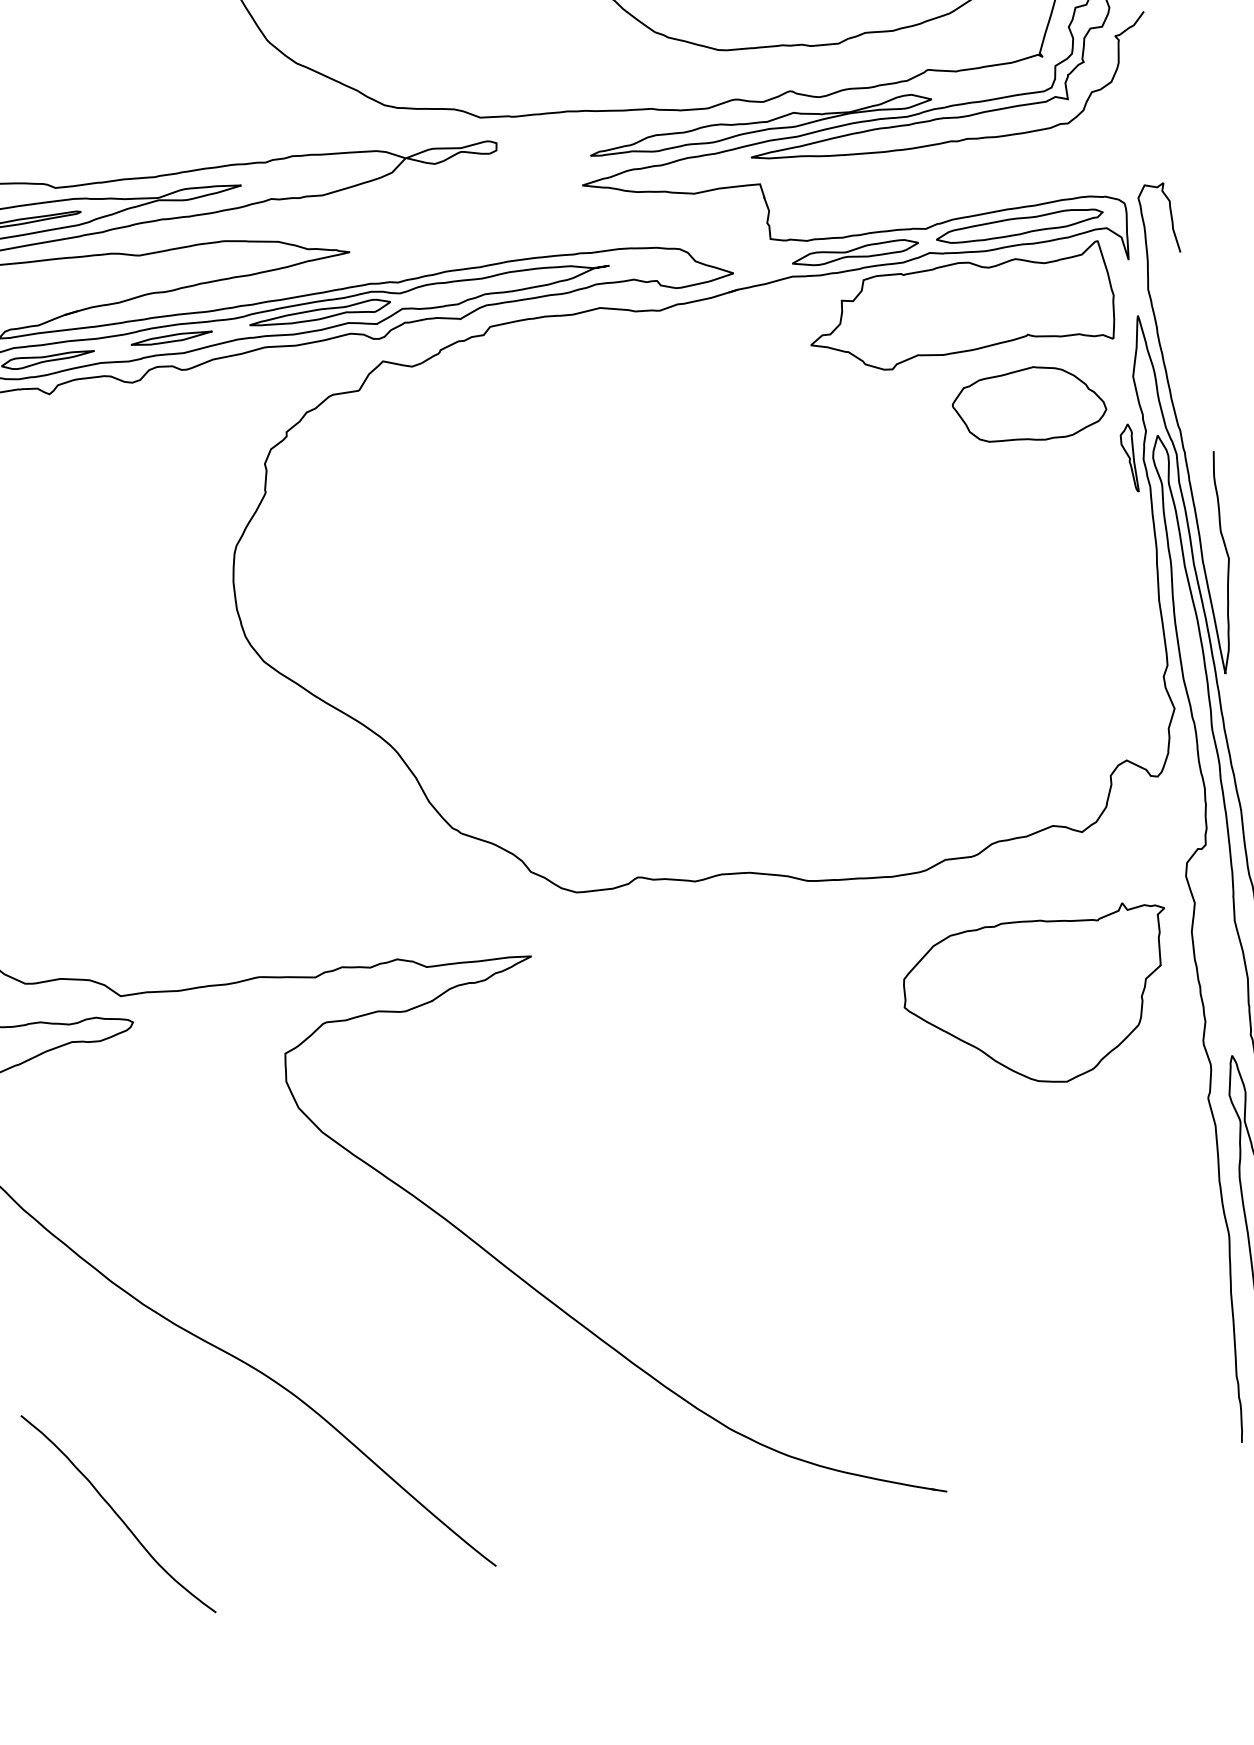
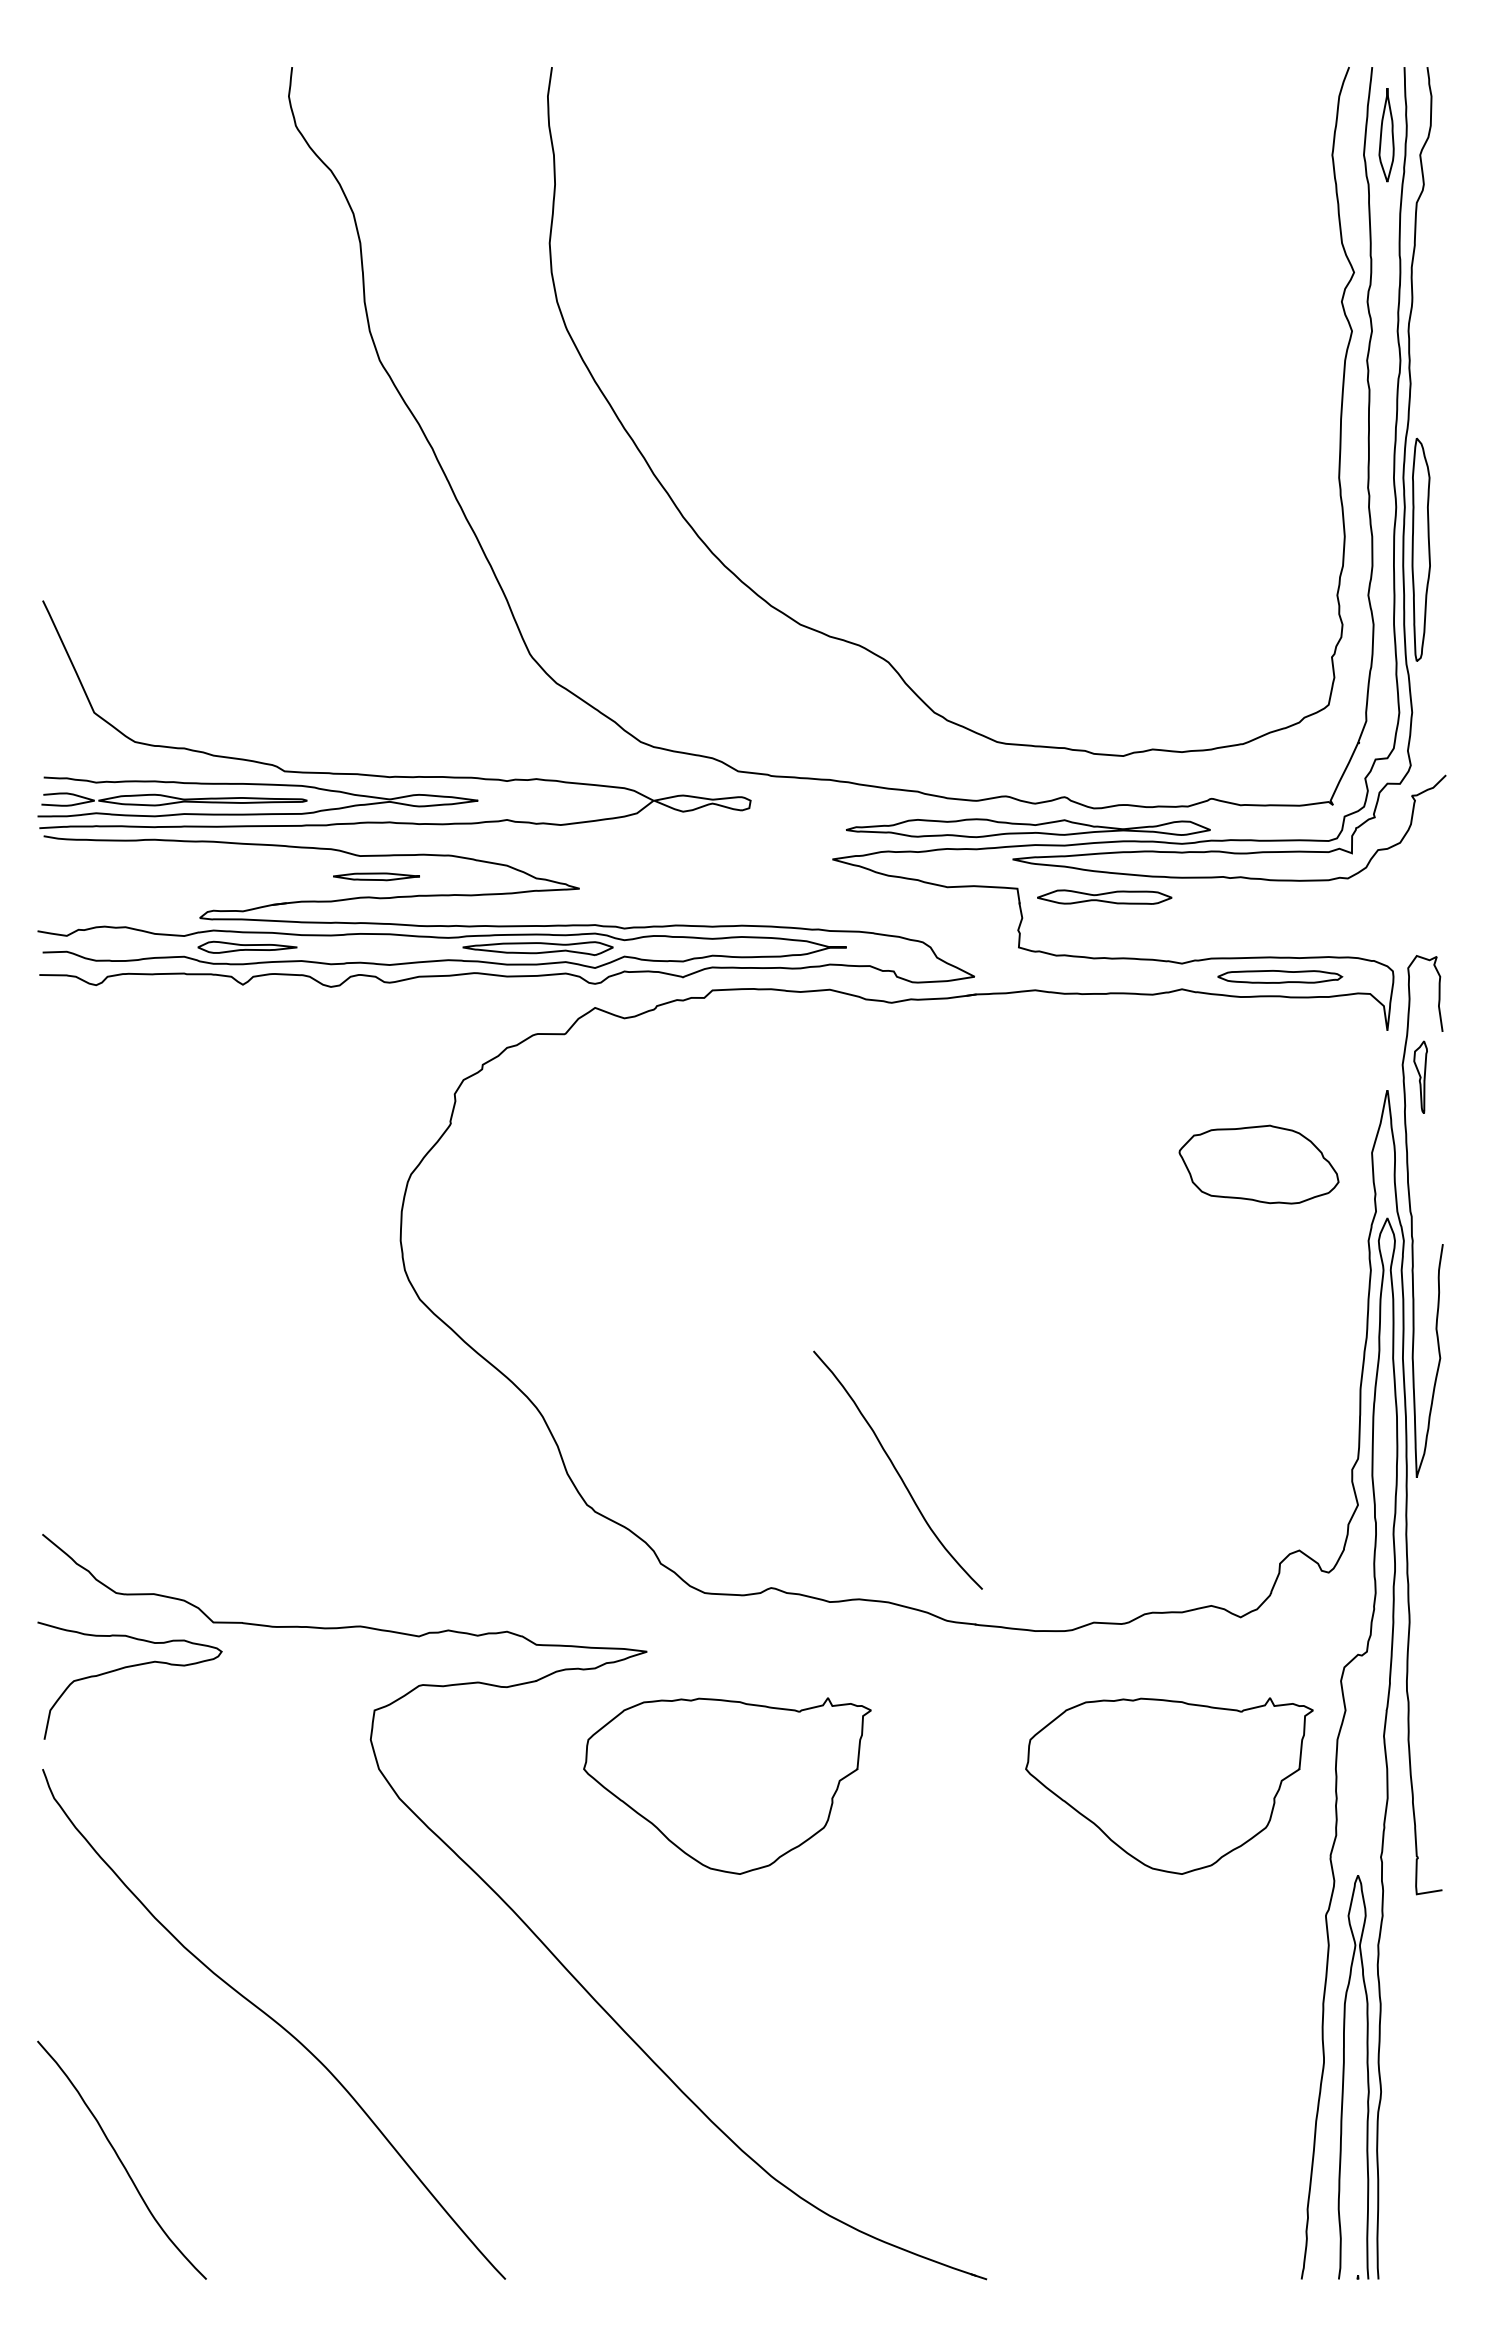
part: (1019, 225) -> (1279, 976), size x0.7
part: (855, 252) -> (1104, 896), moved
part: (961, 312) -> (1204, 1056), removed
part: (171, 338) -> (376, 876), moved
part: (1129, 457) -> (1420, 1076), moved
curve: (736, 747) -> (896, 1469), added
part: (627, 1069) -> (727, 1785), added

